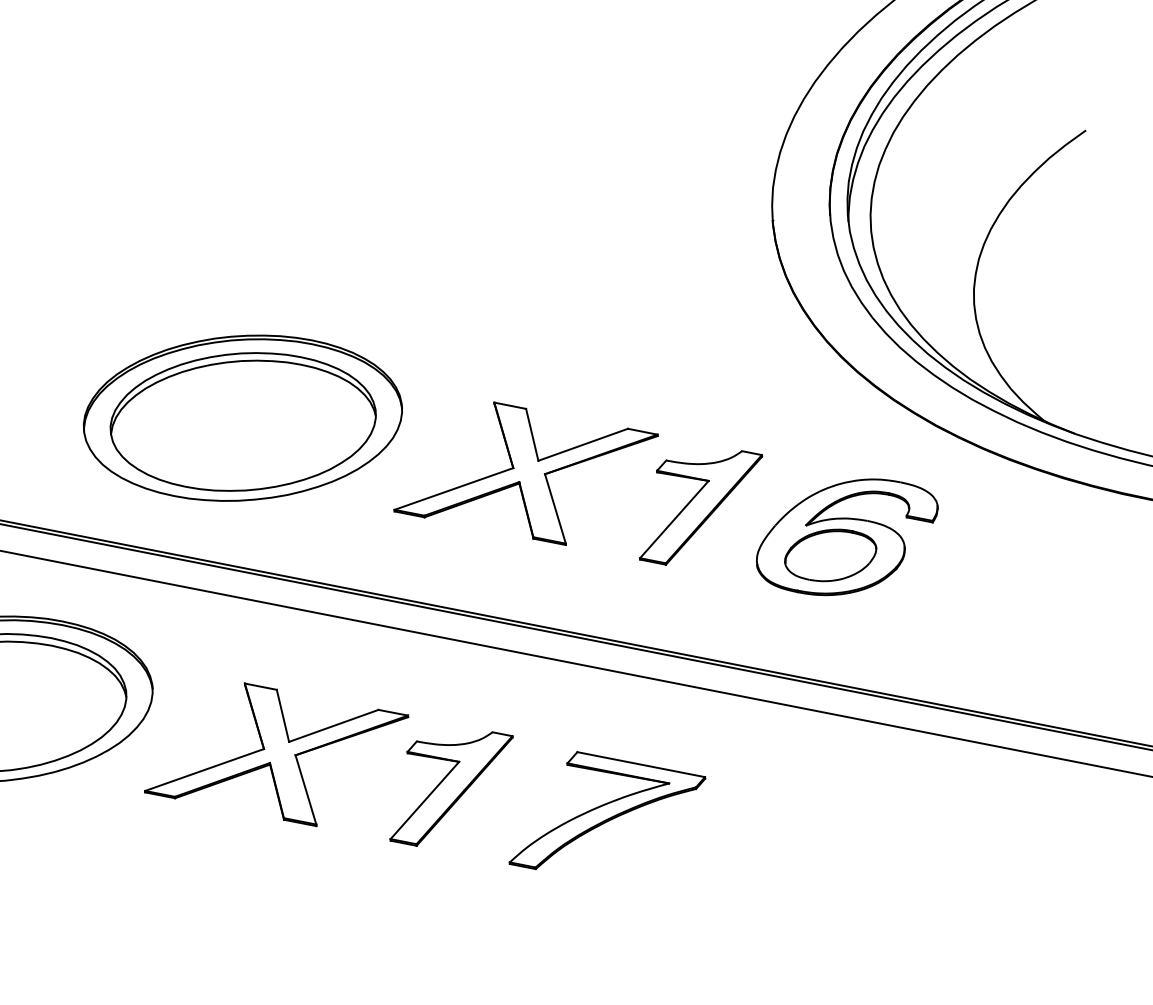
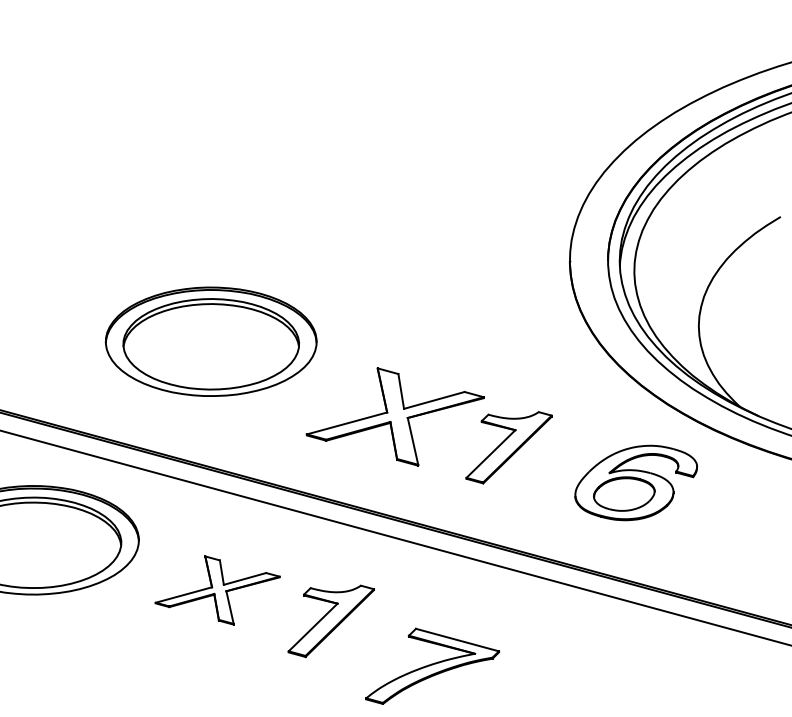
part: (241, 417) -> (210, 341), moved
part: (846, 536) -> (635, 482), moved
part: (276, 755) -> (217, 590), size x0.7
part: (606, 805) -> (432, 665), moved

